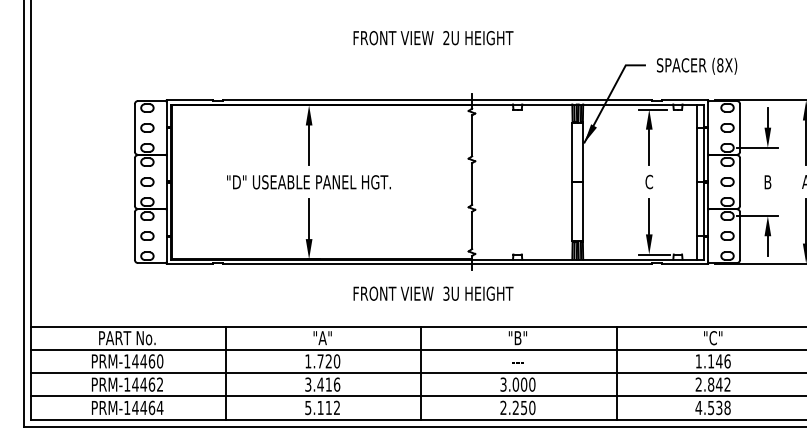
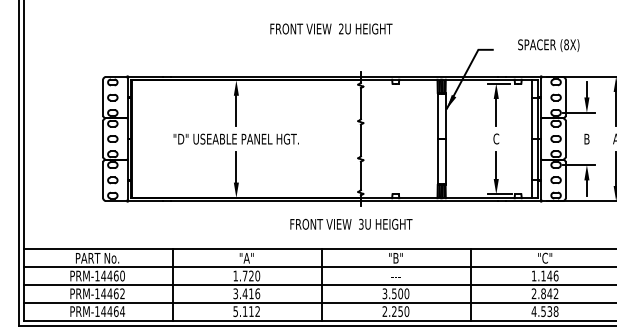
text: (696, 66) -> (548, 45), moved
text: (433, 292) -> (351, 223), moved
text: (516, 384) -> (394, 293), 3.000 -> 3.500

